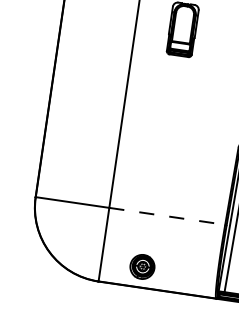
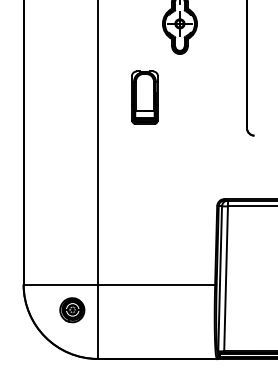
line: (167, 216) -> (156, 284), dashed -> solid
part: (142, 267) -> (72, 310), moved

